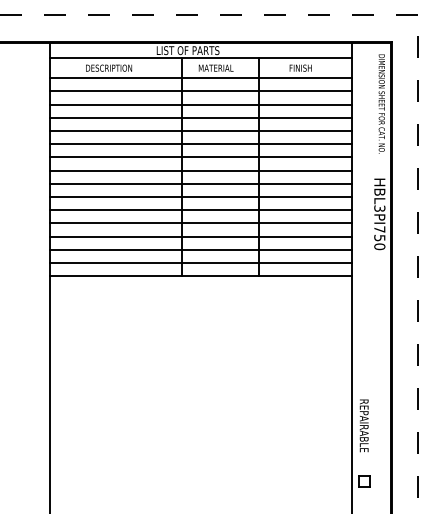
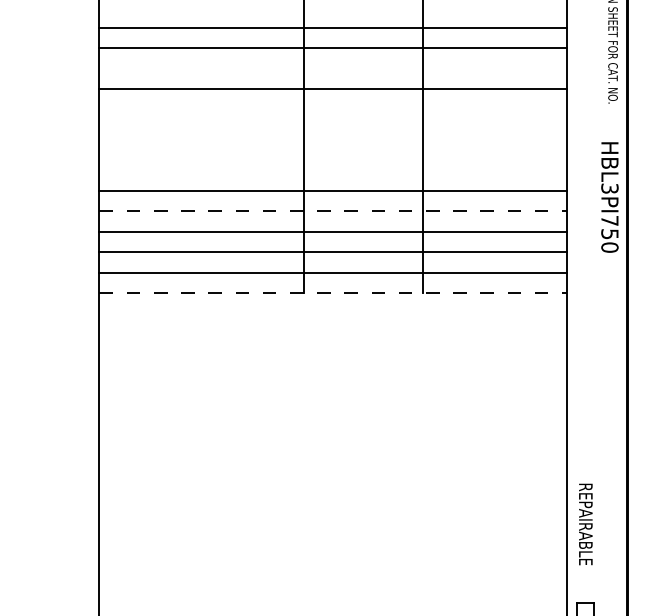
line: (200, 91) -> (332, 7), removed
line: (200, 130) -> (332, 67), removed
line: (200, 157) -> (332, 109), removed
line: (200, 170) -> (332, 129), removed
line: (200, 183) -> (332, 149), removed
line: (200, 196) -> (332, 169), removed
line: (201, 223) -> (334, 211), solid -> dashed
line: (201, 276) -> (334, 293), solid -> dashed

